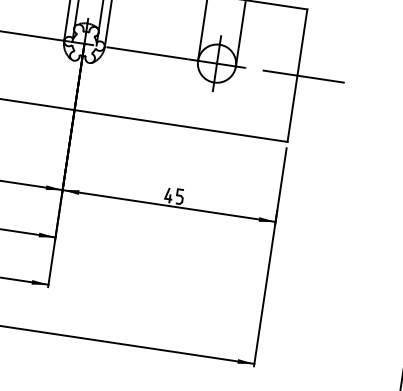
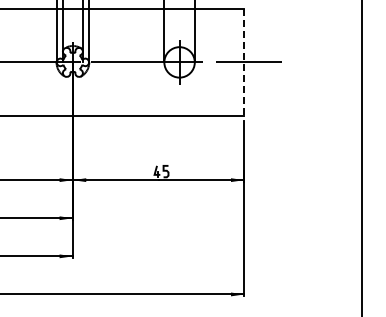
line: (297, 75) -> (244, 62), solid -> dashed

